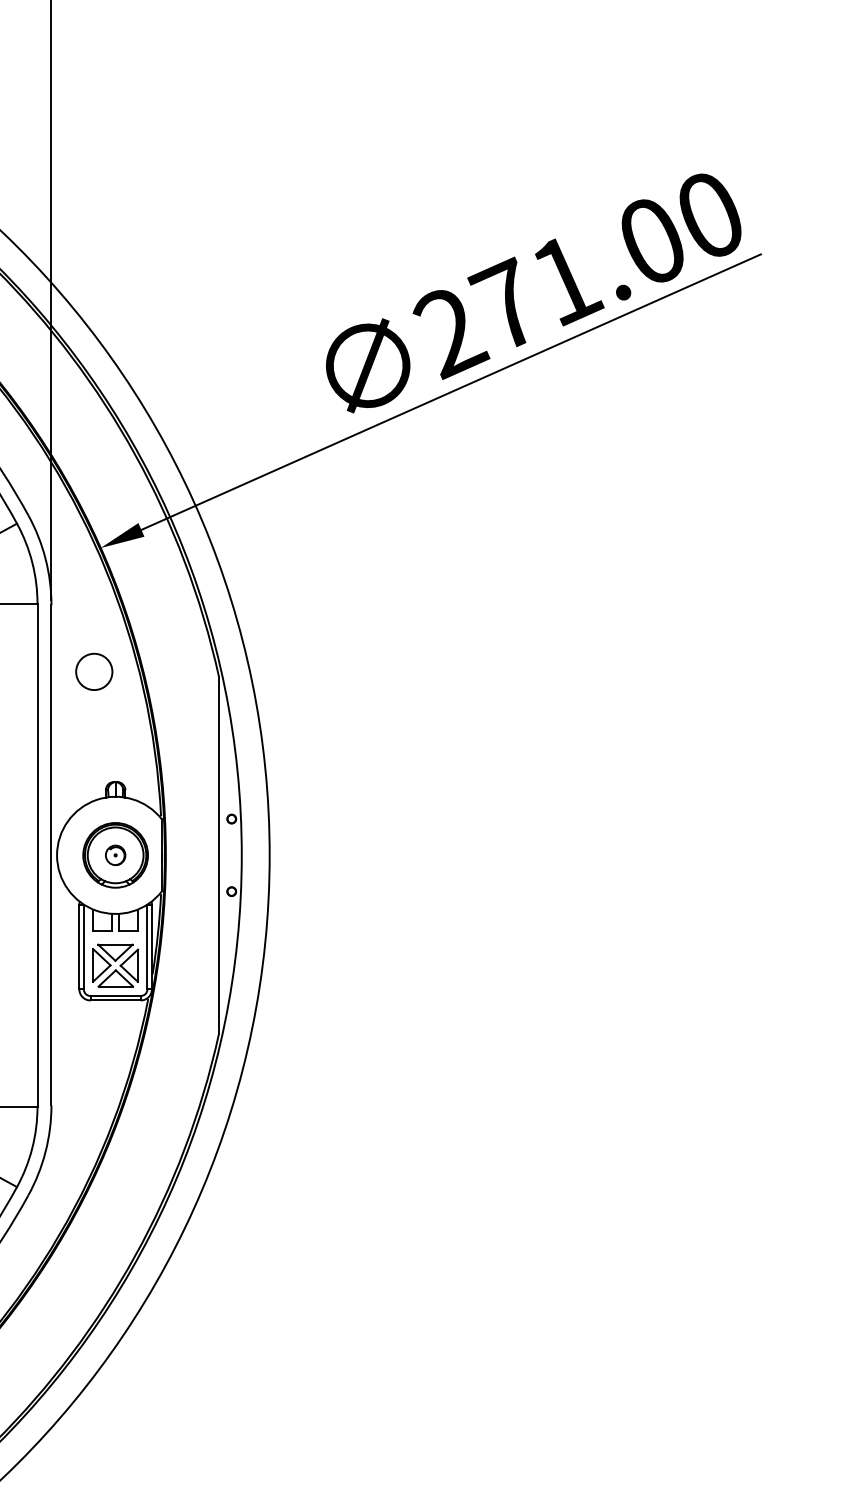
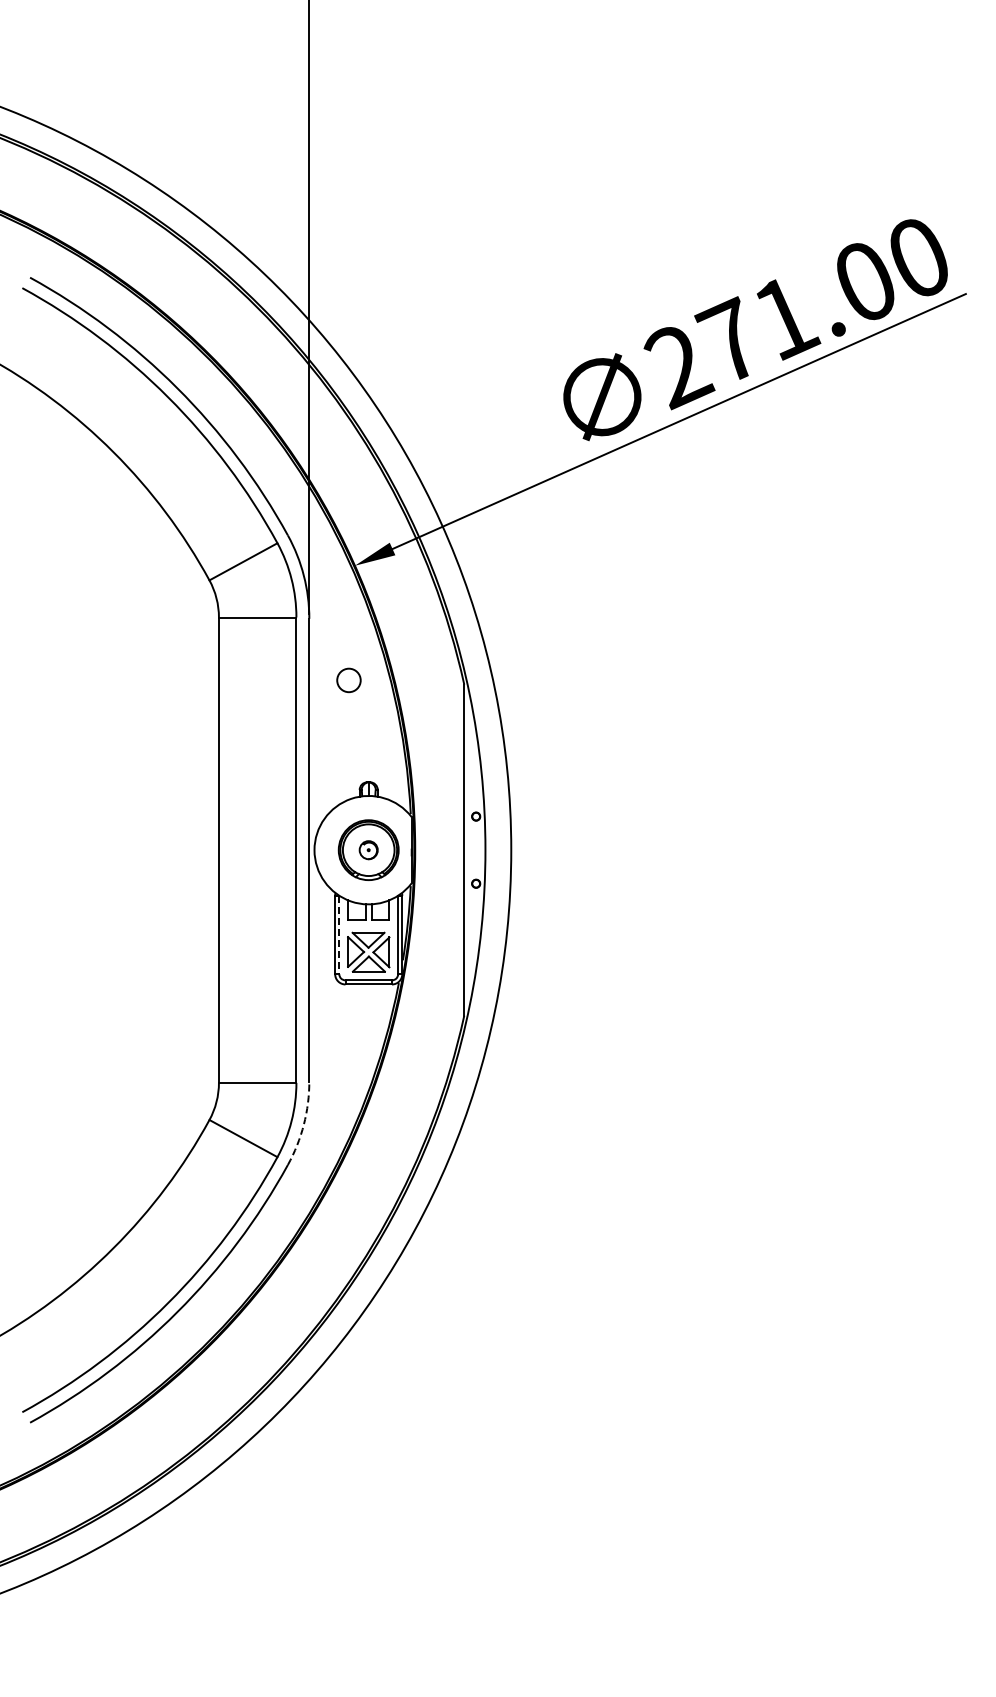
circle: (93, 672) -> (348, 680), size x0.7
line: (84, 947) -> (339, 935), solid -> dashed
arc: (45, 1151) -> (303, 1124), solid -> dashed

